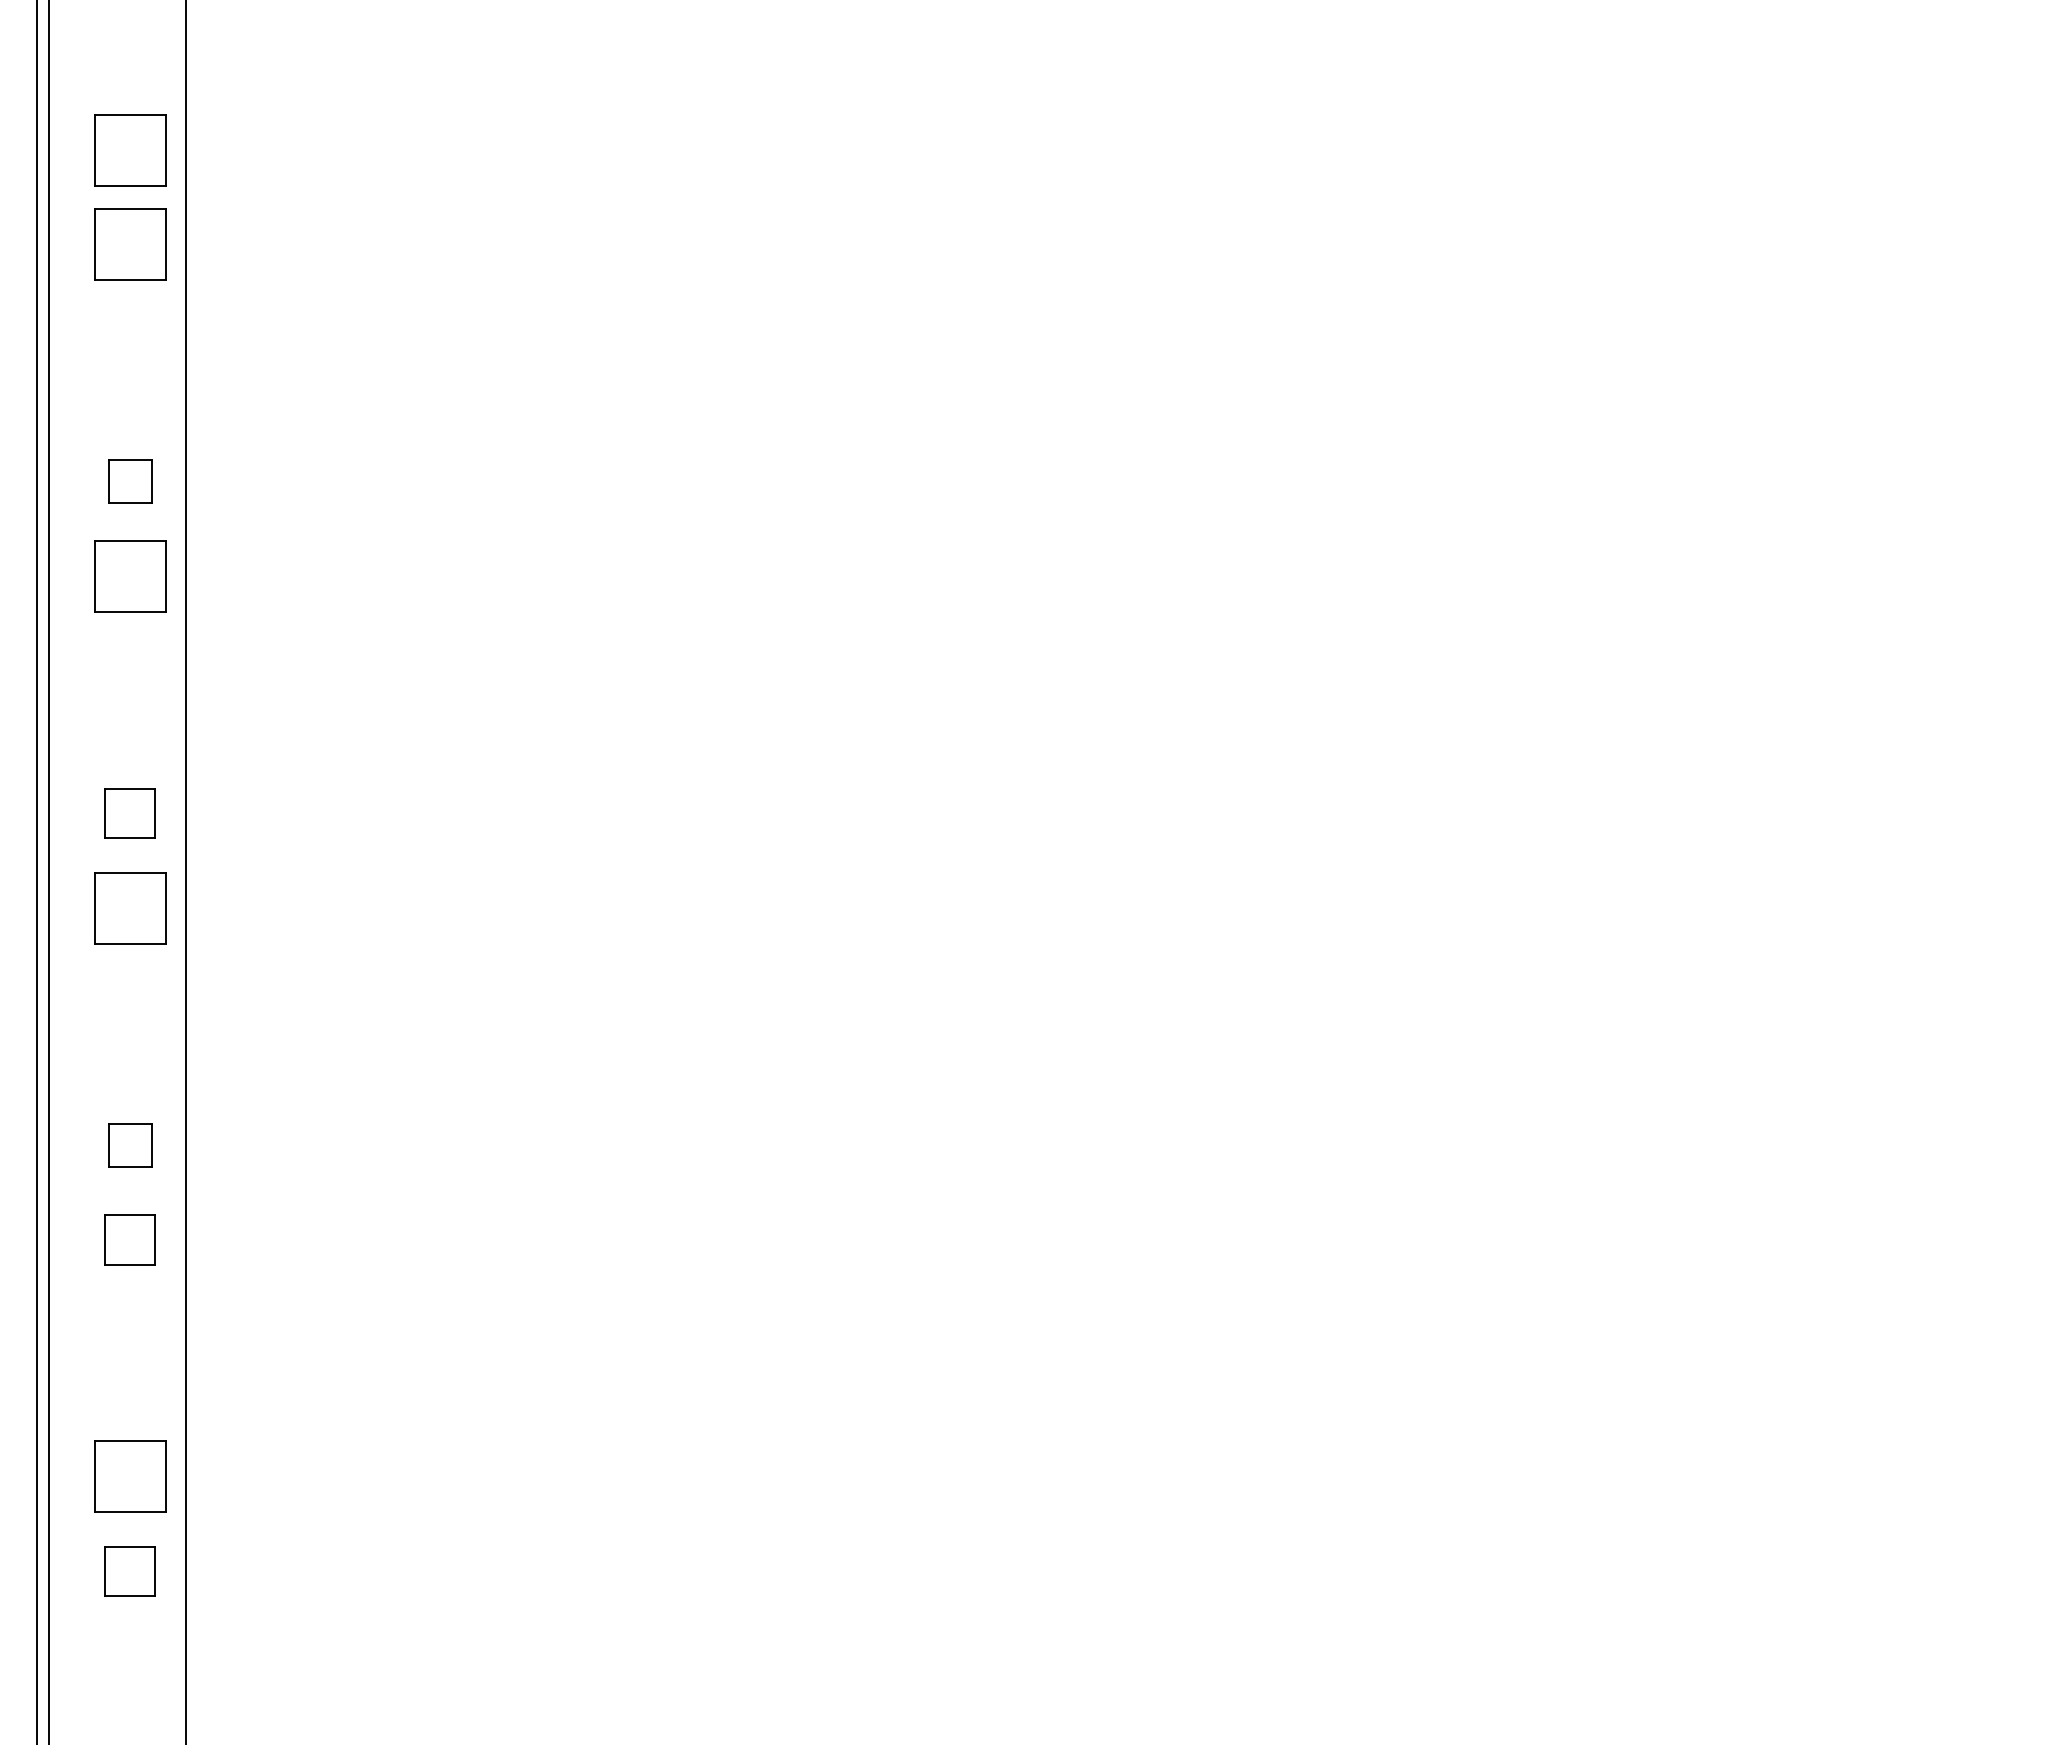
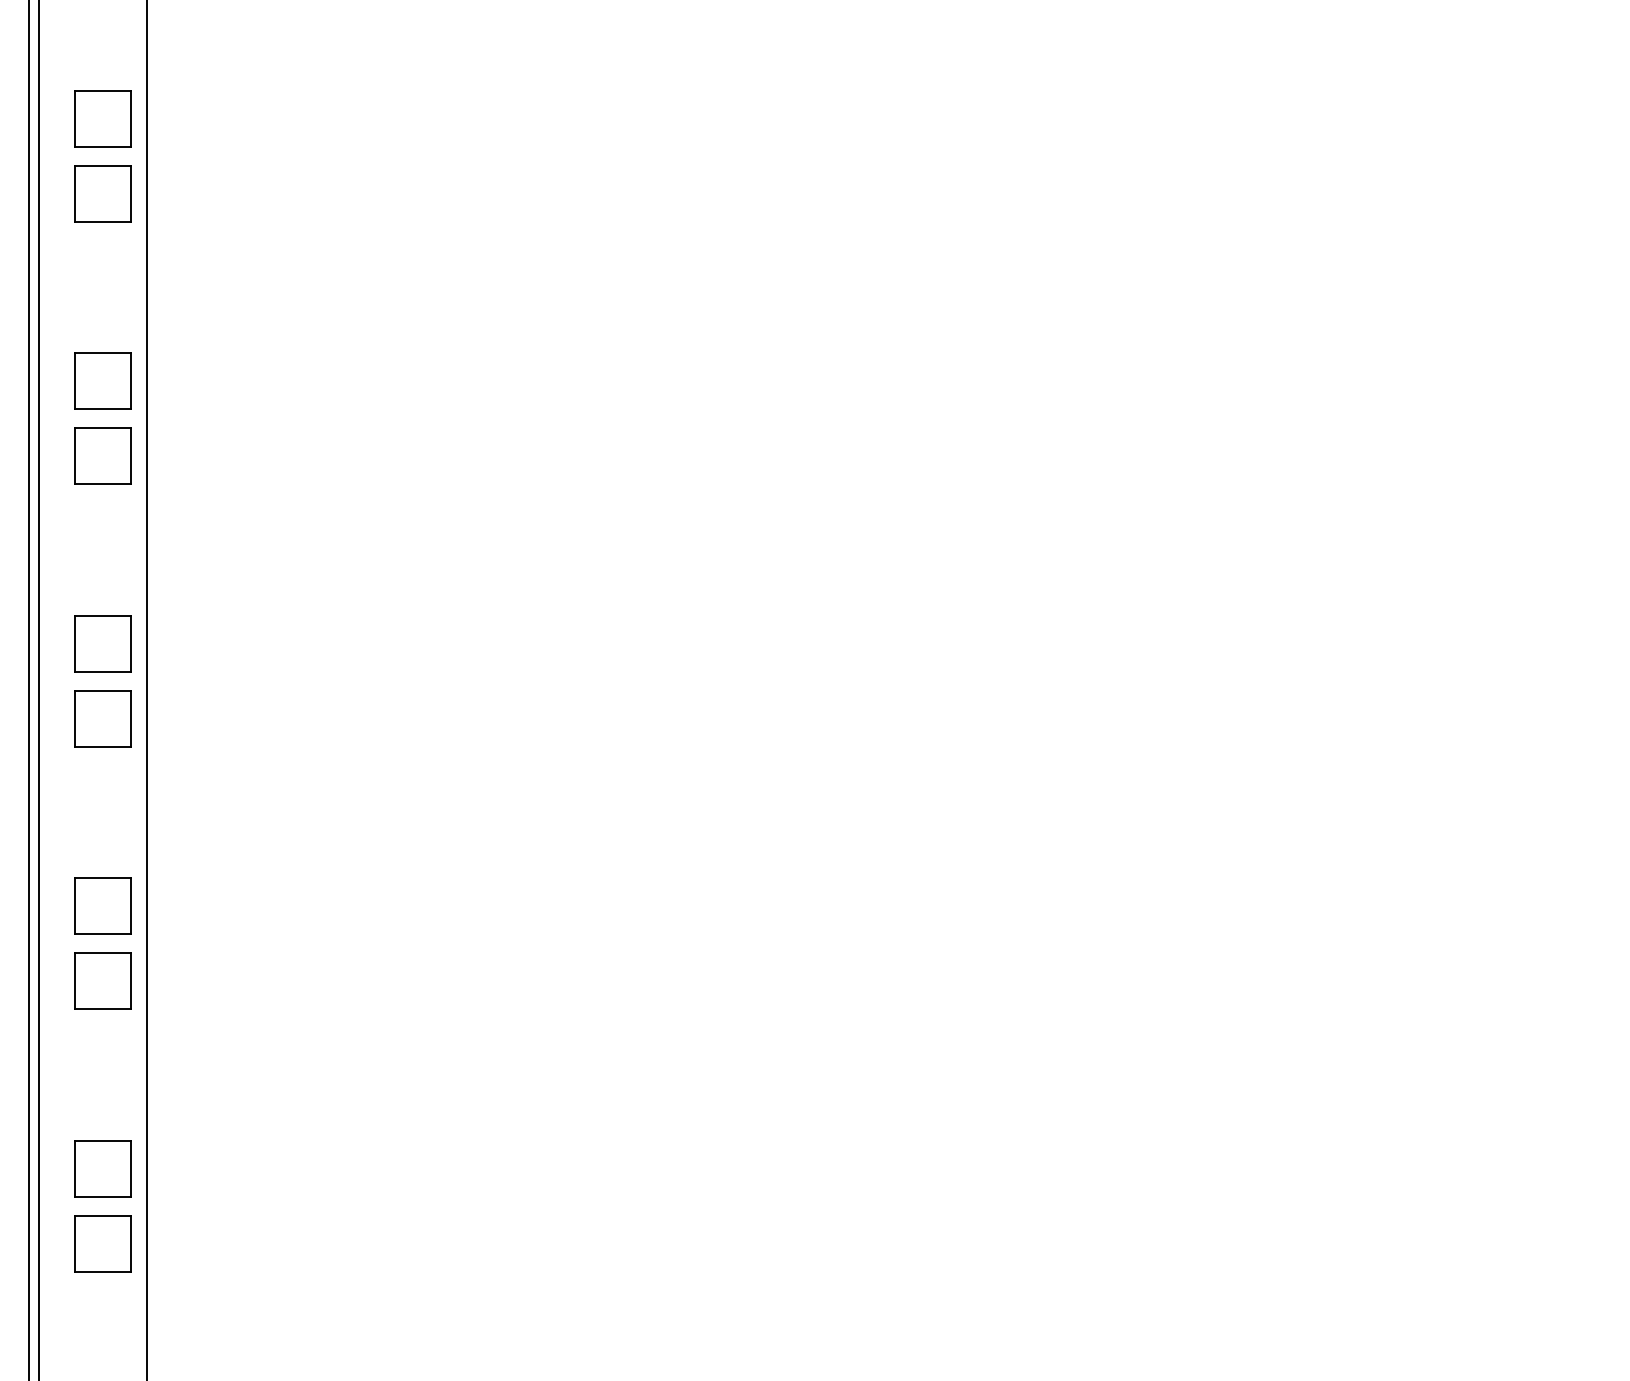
part: (130, 481) -> (103, 381), size x1.67
part: (130, 813) -> (103, 643), size x1.43
part: (130, 1145) -> (103, 906), size x1.67
part: (130, 1239) -> (103, 980), size x1.43
part: (130, 1571) -> (103, 1243), size x1.43

